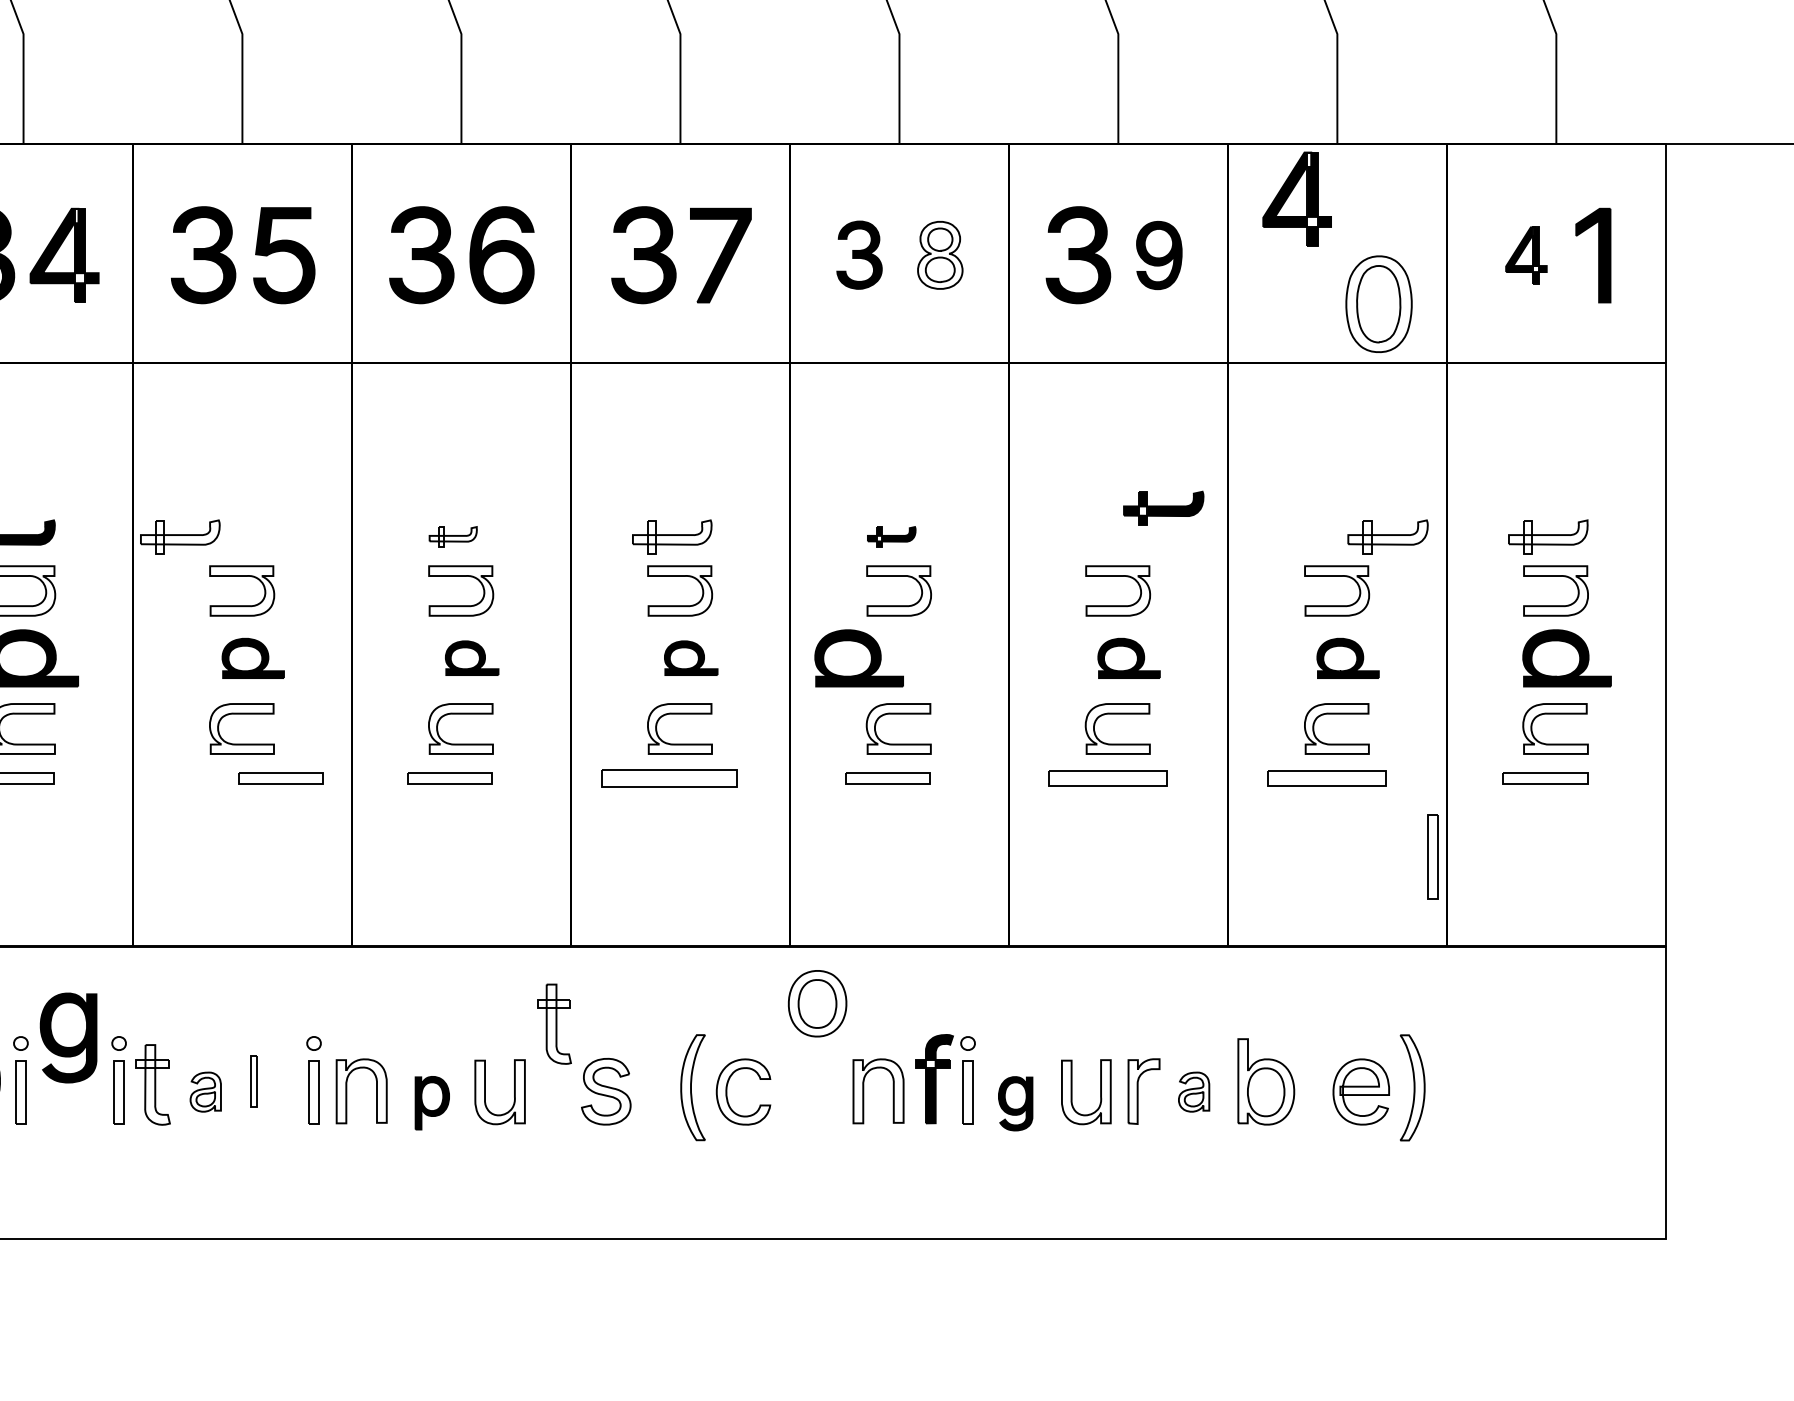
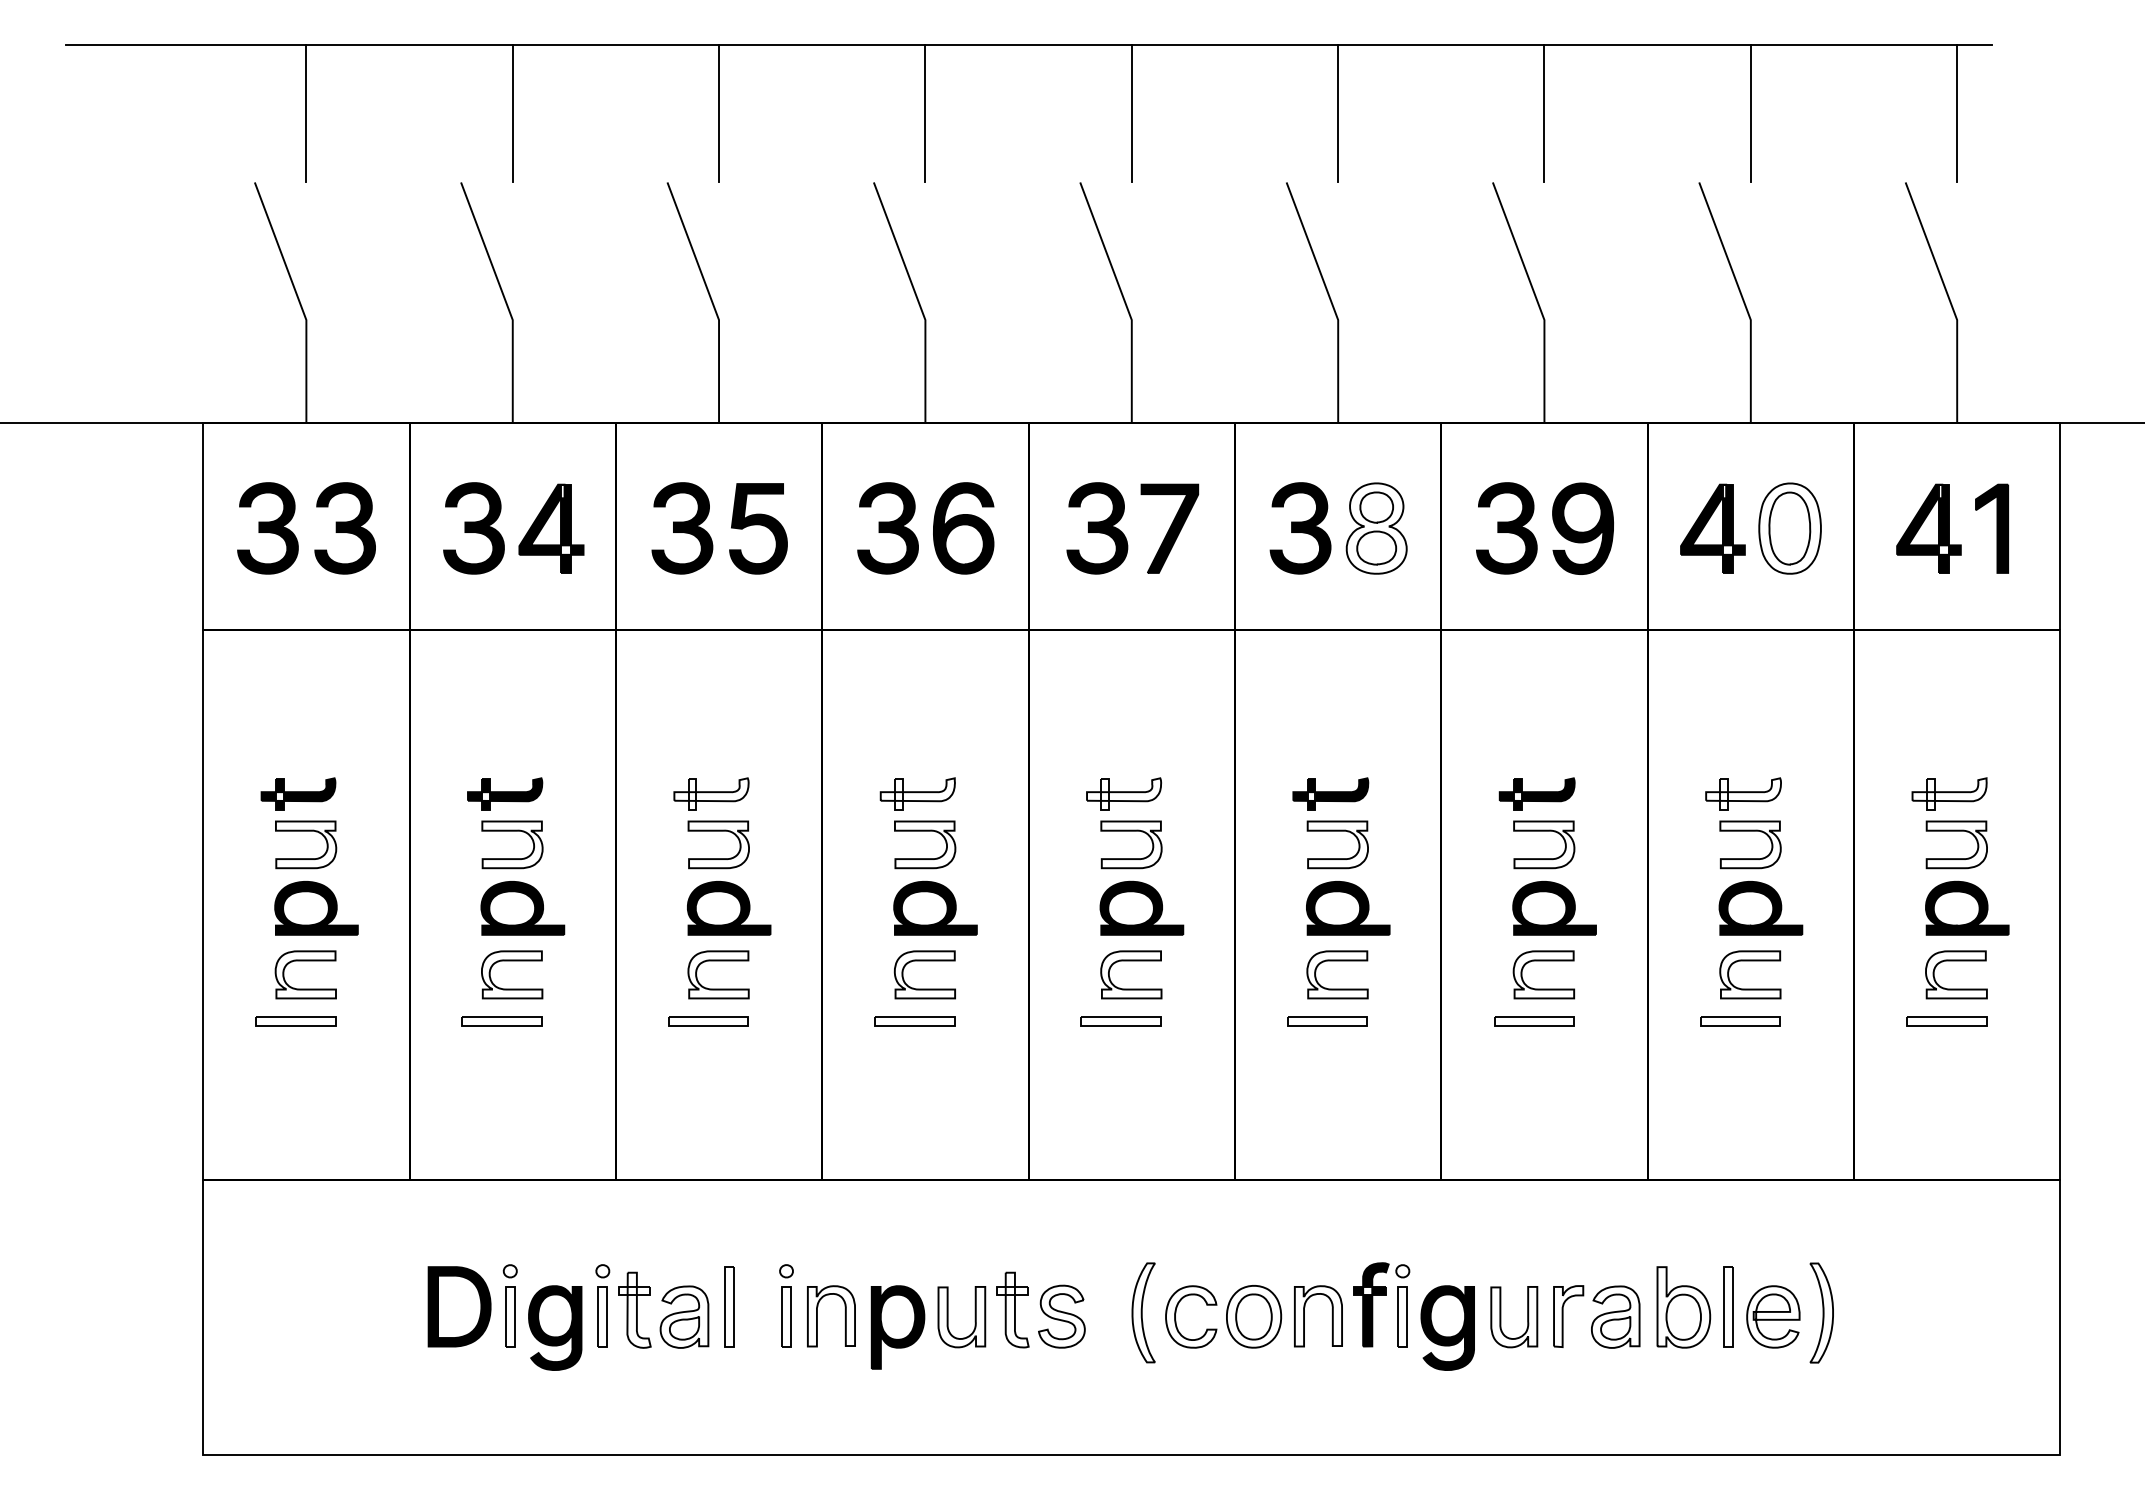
part: (1296, 199) -> (1712, 528), moved
part: (859, 255) -> (1300, 528), size x1.43
part: (940, 255) -> (1376, 528), size x1.43
part: (1158, 255) -> (1582, 528), size x1.43
part: (1525, 255) -> (1928, 528), size x1.67
part: (1378, 304) -> (1789, 528), moved
part: (1162, 507) -> (1536, 793), moved
part: (180, 536) -> (711, 793), moved
part: (453, 536) -> (917, 793), size x1.67
part: (891, 536) -> (1330, 793), size x1.67
part: (1387, 536) -> (1743, 793), moved
part: (472, 657) -> (935, 907), size x1.67
part: (690, 657) -> (1141, 907), size x1.67
part: (253, 658) -> (729, 908), size x1.43
part: (859, 658) -> (1348, 908), moved
part: (1129, 658) -> (1554, 908), size x1.43
part: (1347, 658) -> (1760, 908), size x1.43
part: (281, 778) -> (708, 1021), moved
part: (668, 778) -> (1120, 1021), size x0.62
part: (1107, 778) -> (1534, 1021), size x0.71
part: (1326, 778) -> (1740, 1021), size x0.71
part: (1432, 856) -> (1728, 1306), moved
part: (818, 1003) -> (1254, 1316), moved
part: (553, 1023) -> (1012, 1309), moved
part: (68, 1037) -> (555, 1327), moved
part: (253, 1080) -> (729, 1306), size x1.67
part: (205, 1091) -> (684, 1316), size x1.67
part: (1193, 1091) -> (1615, 1316), size x1.67
part: (431, 1103) -> (897, 1327), size x1.67
part: (1015, 1103) -> (1447, 1327), size x1.67

